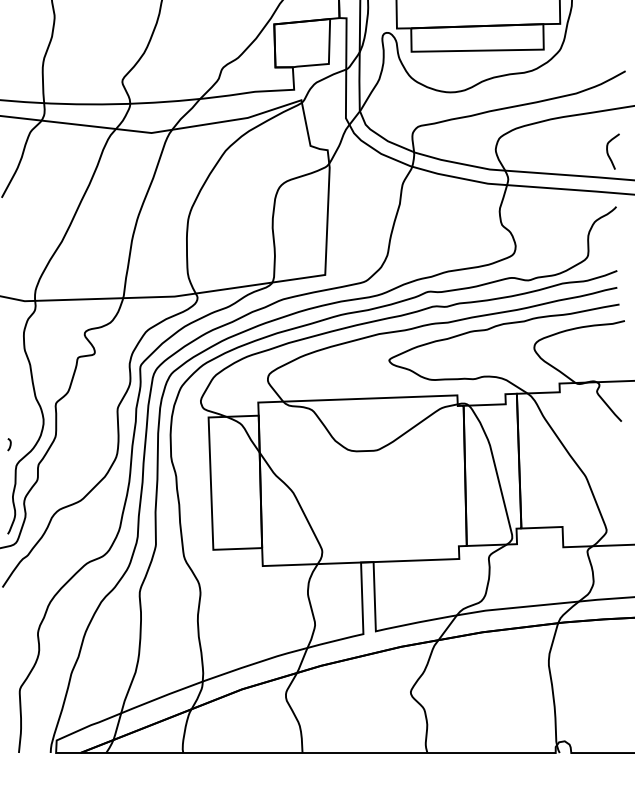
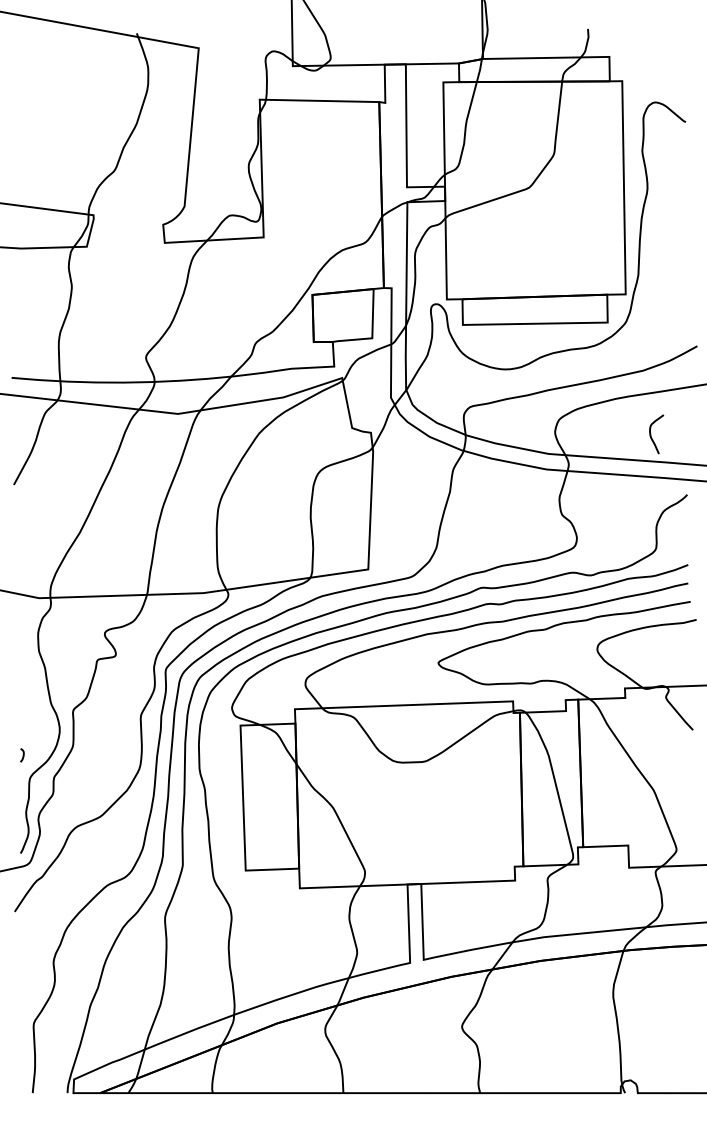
curve: (608, 151) -> (651, 434), moved

